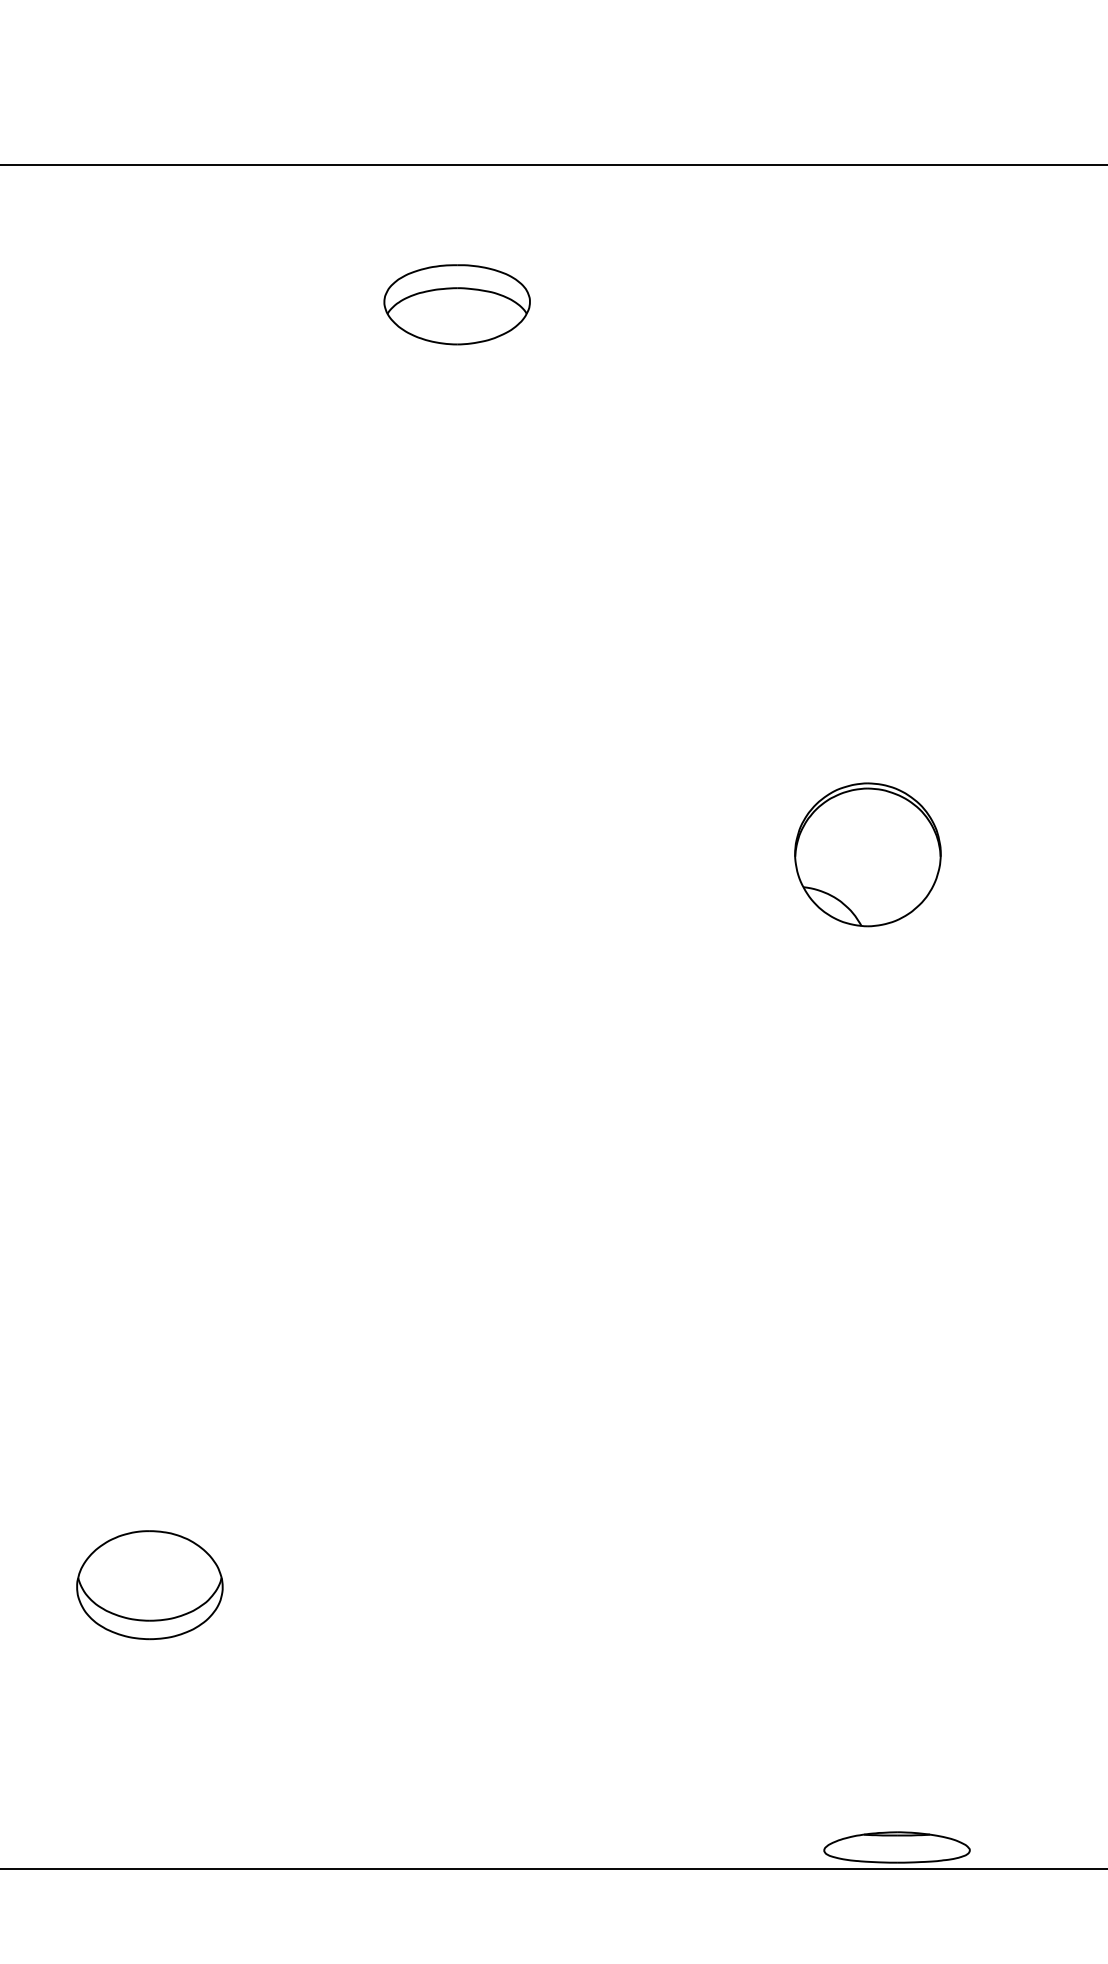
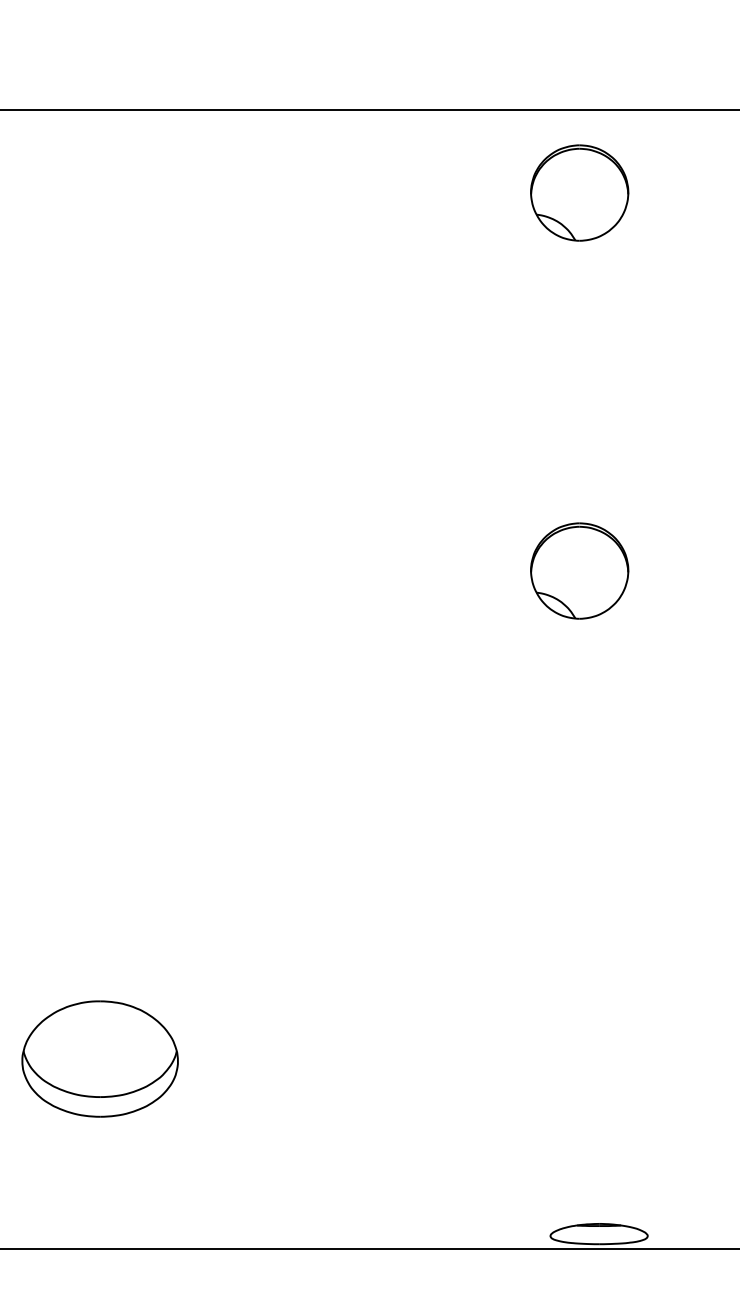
part: (867, 288) -> (579, 192), added
part: (455, 304) -> (304, 203), removed
part: (149, 1584) -> (99, 1058), size x1.6

